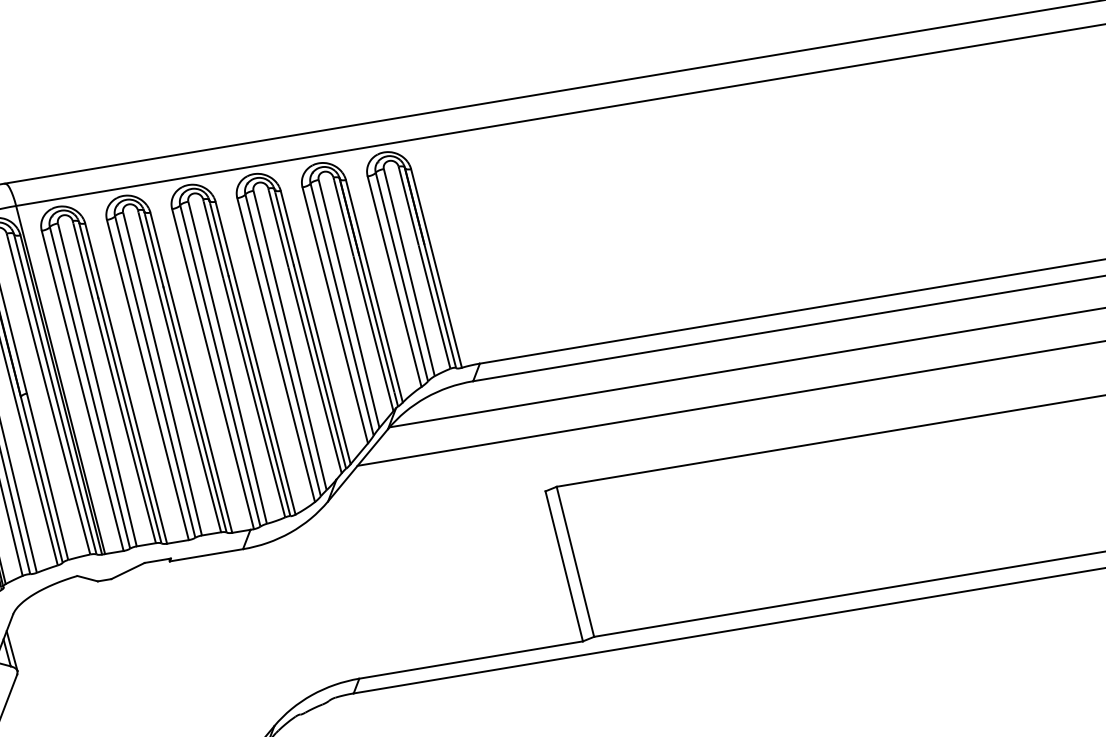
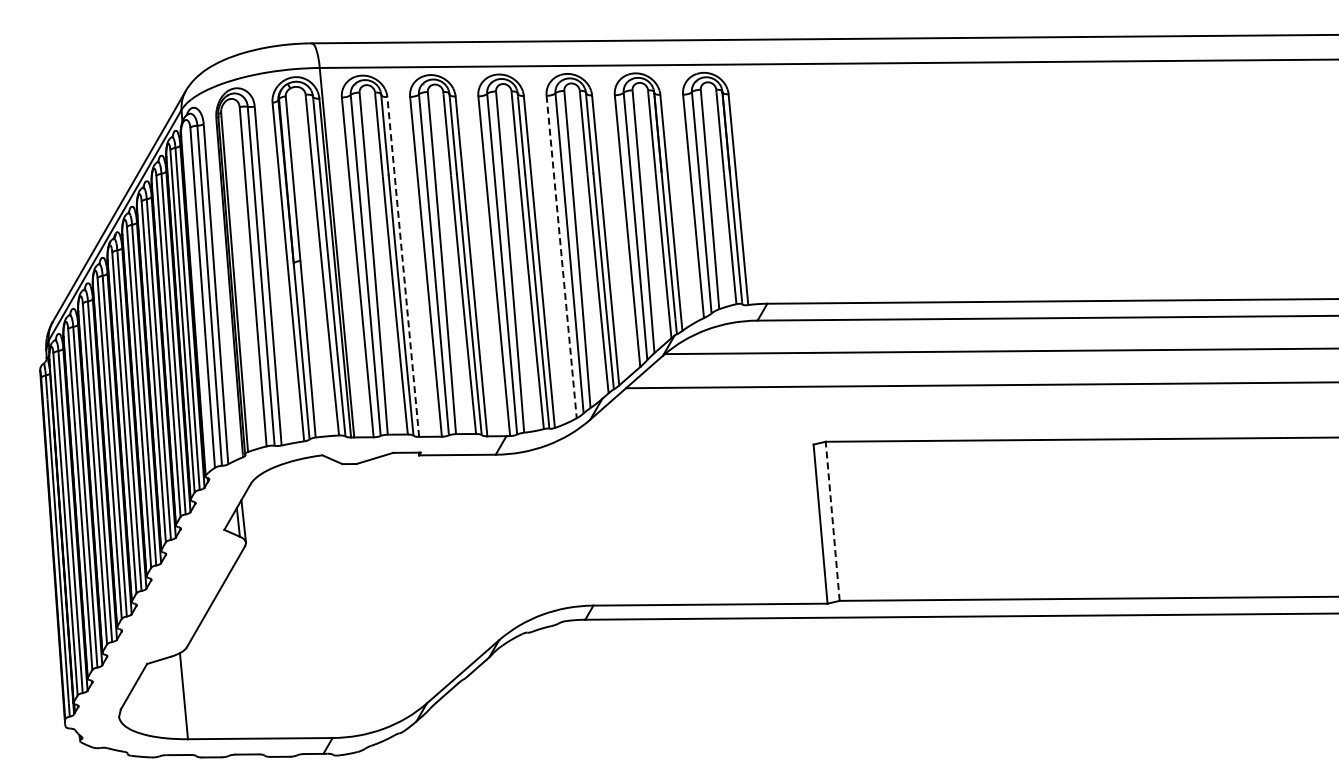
line: (276, 350) -> (561, 257), solid -> dashed
line: (126, 384) -> (403, 267), solid -> dashed
line: (575, 562) -> (832, 521), solid -> dashed

